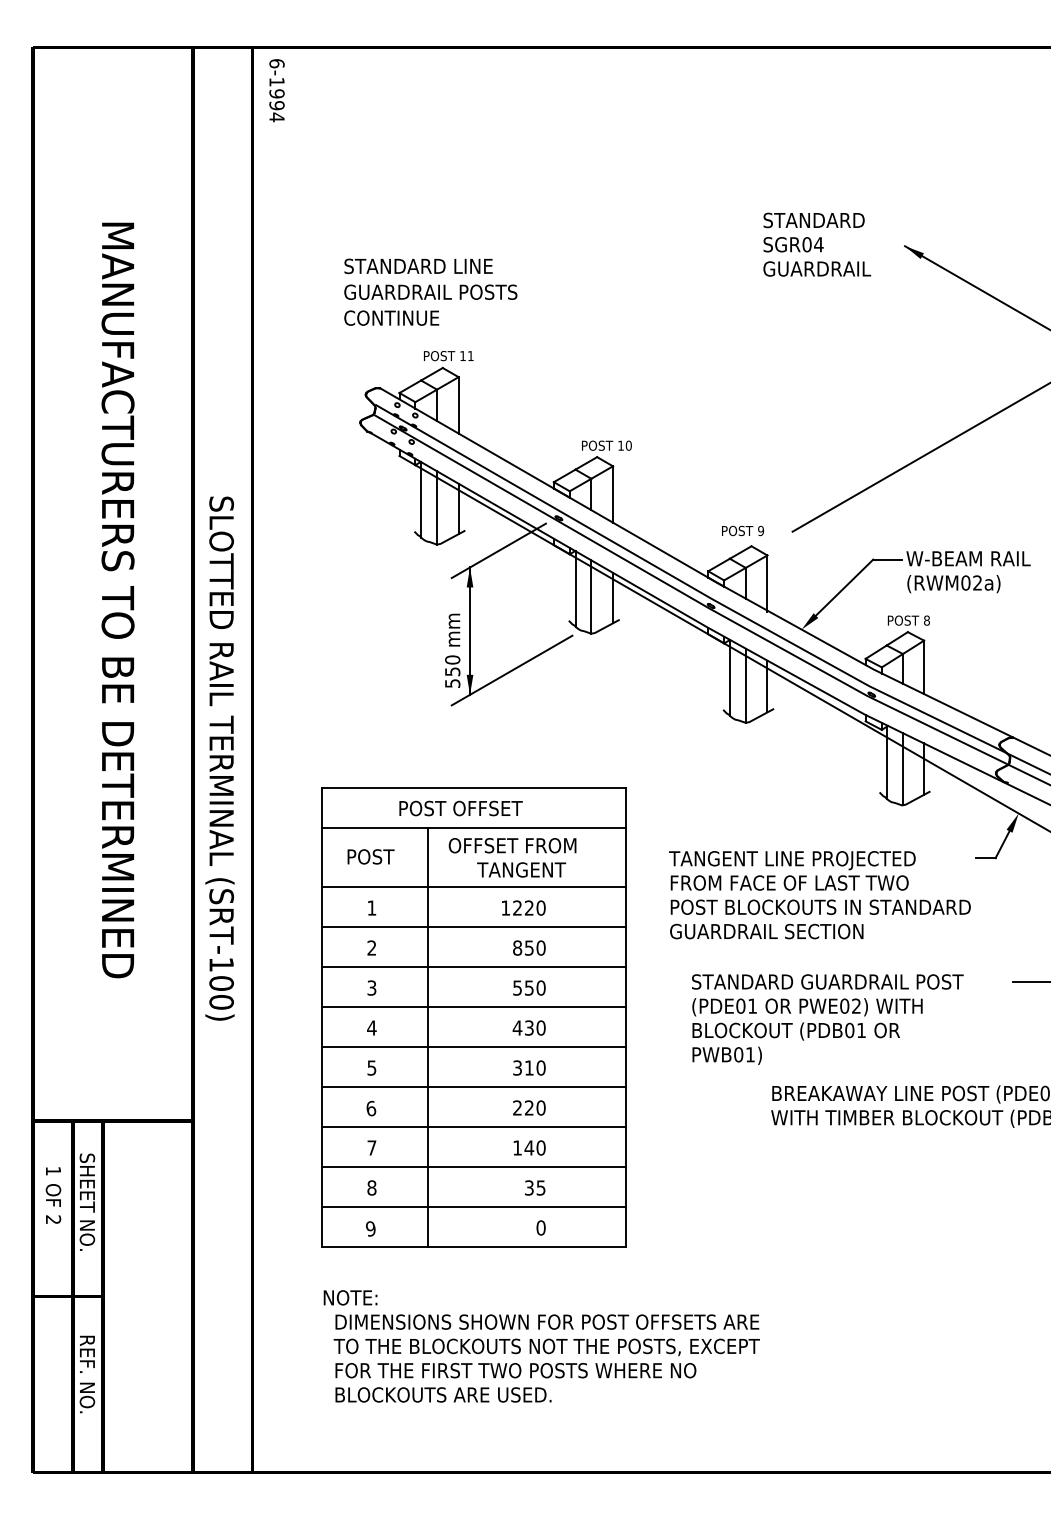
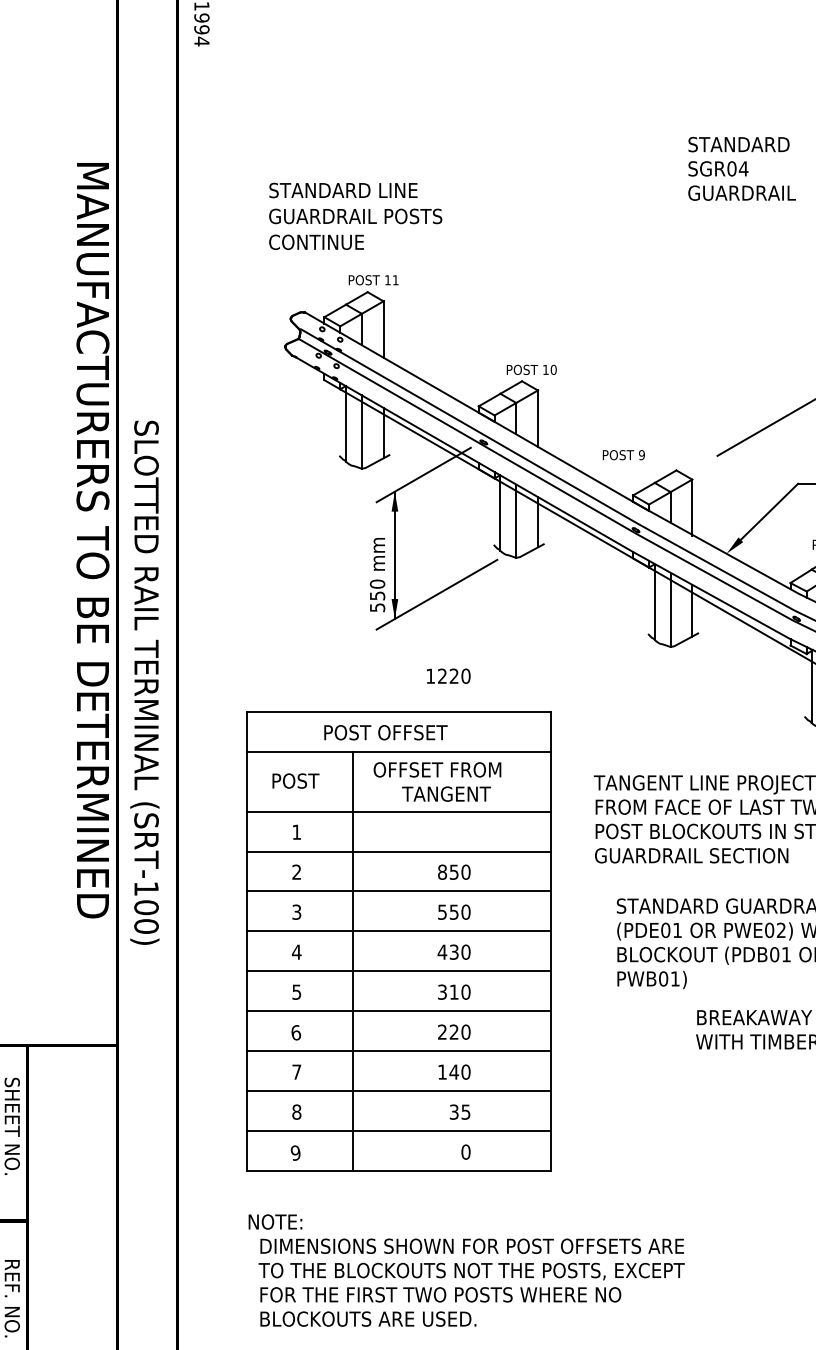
text: (743, 530) -> (624, 454), moved
text: (117, 600) -> (92, 540), moved
text: (523, 907) -> (448, 675), moved

